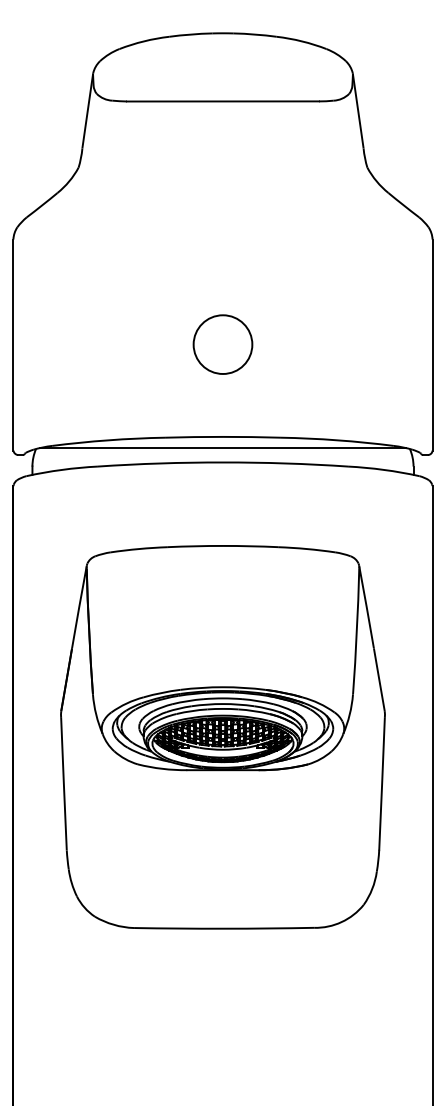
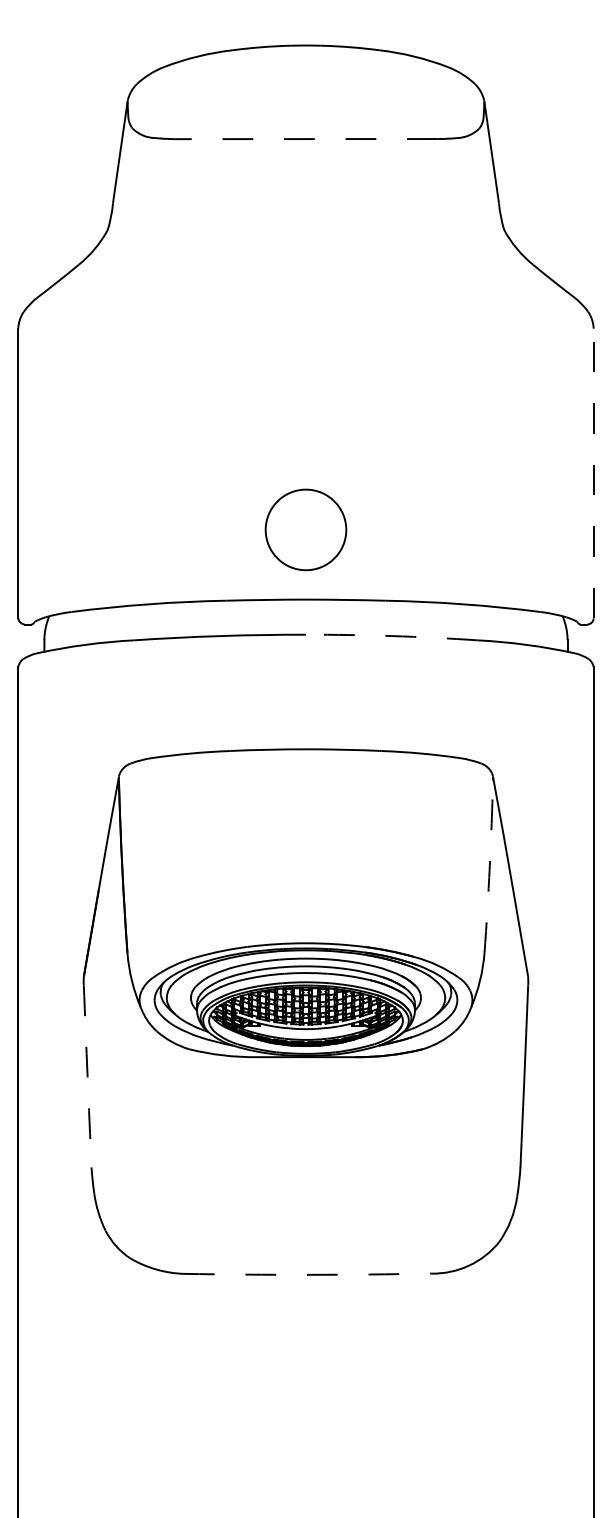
line: (222, 101) -> (305, 139), solid -> dashed
circle: (222, 344) -> (305, 529), moved
line: (432, 345) -> (593, 473), solid -> dashed
line: (222, 447) -> (305, 614), removed
arc: (285, 463) -> (391, 636), solid -> dashed
arc: (356, 631) -> (489, 866), solid -> dashed
arc: (63, 784) -> (87, 1076), solid -> dashed
arc: (224, 928) -> (307, 1274), solid -> dashed

